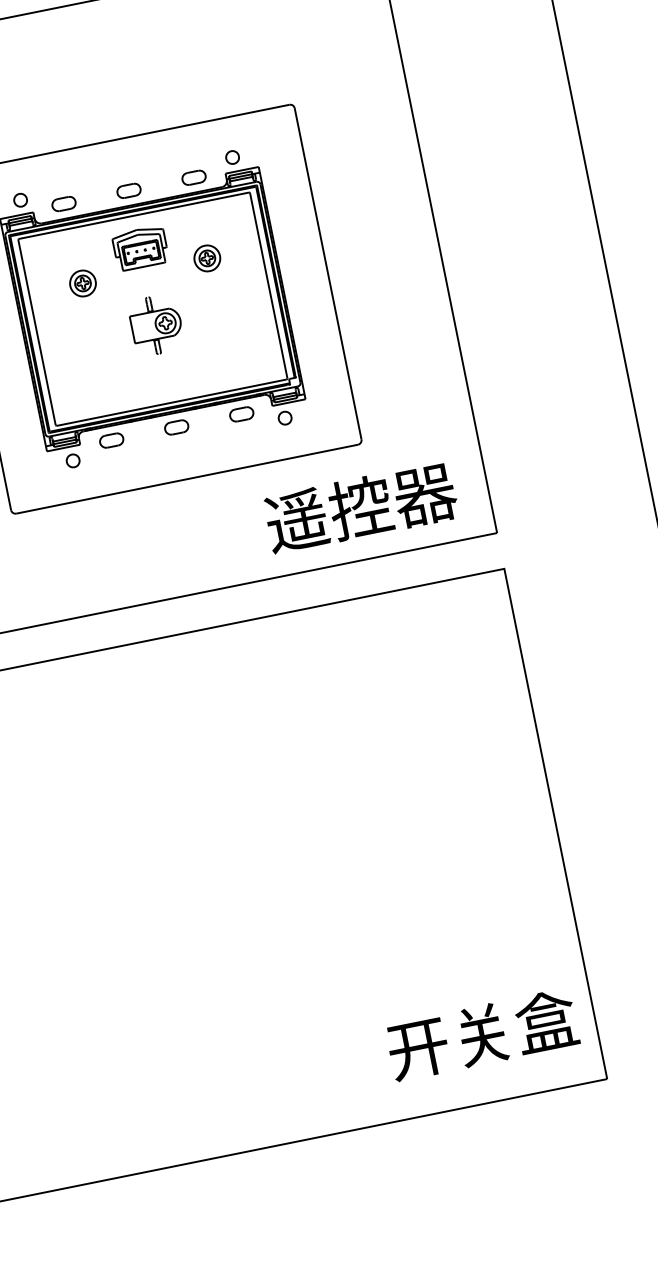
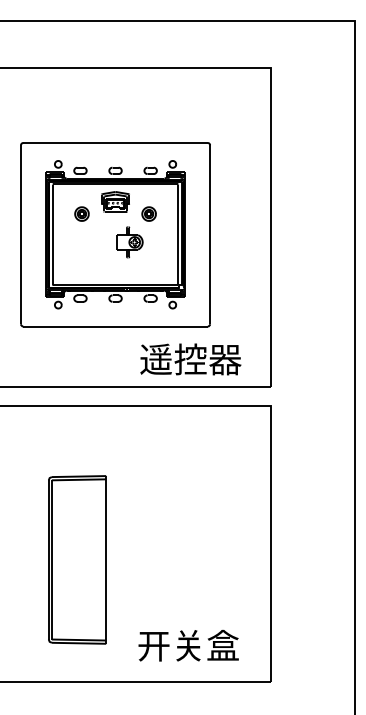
part: (156, 325) -> (129, 242), moved
text: (360, 507) -> (190, 359), moved
part: (203, 924) -> (77, 559), added
text: (482, 1034) -> (188, 645), moved

